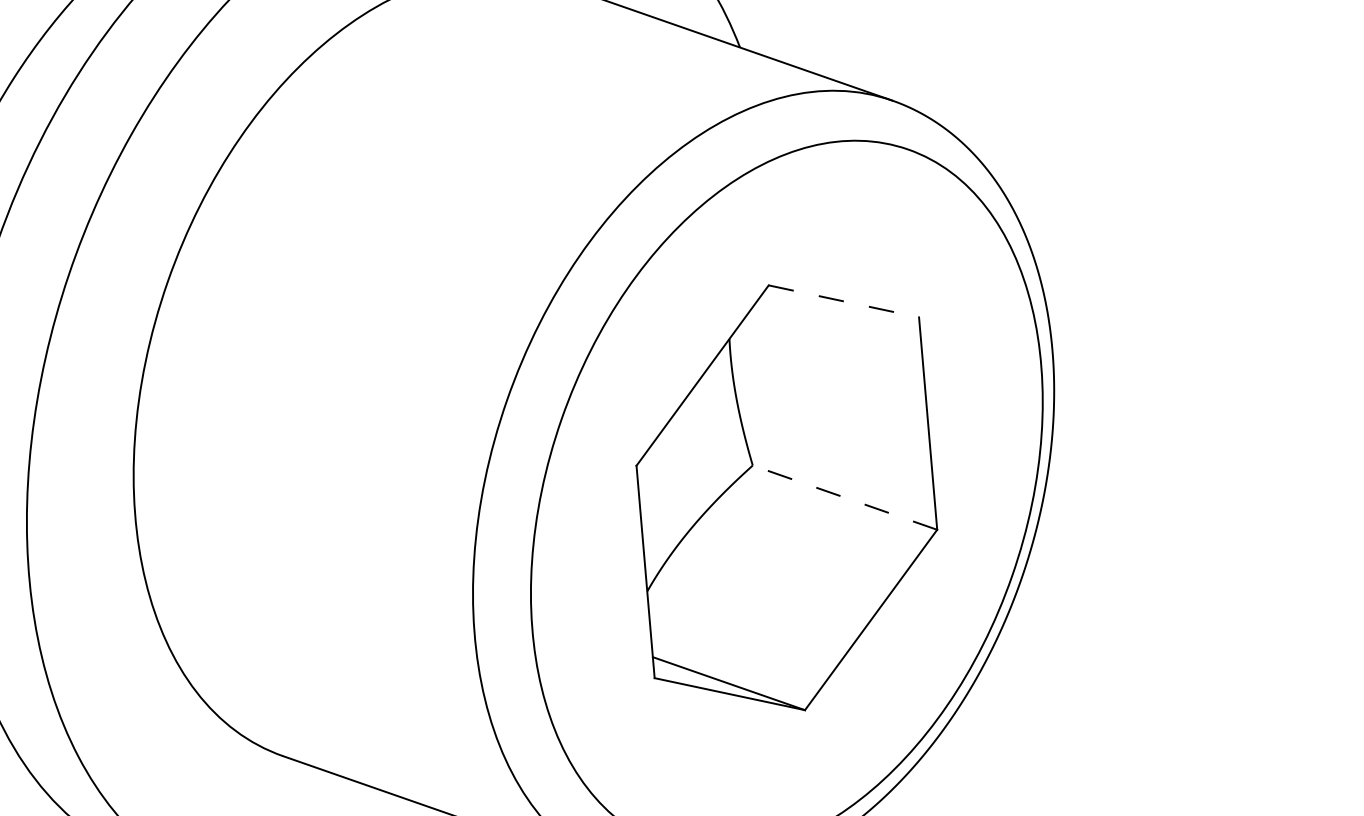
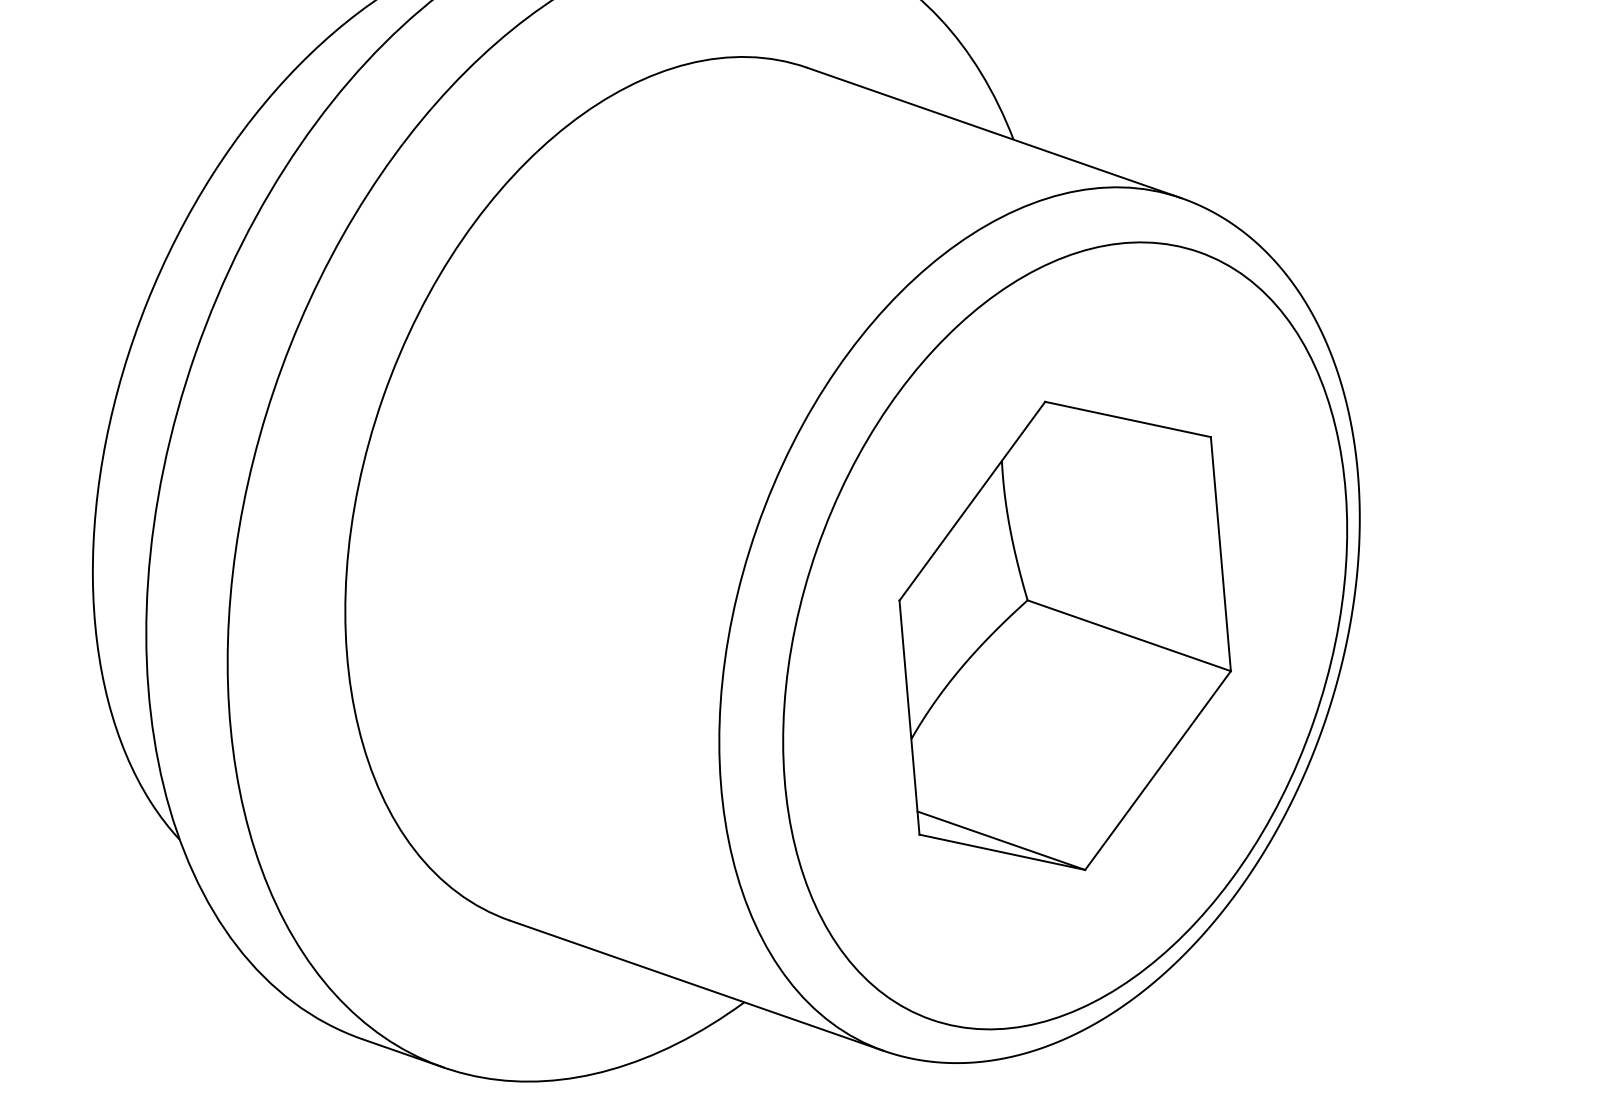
line: (844, 301) -> (1128, 419), dashed -> solid
line: (845, 497) -> (1129, 635), dashed -> solid

